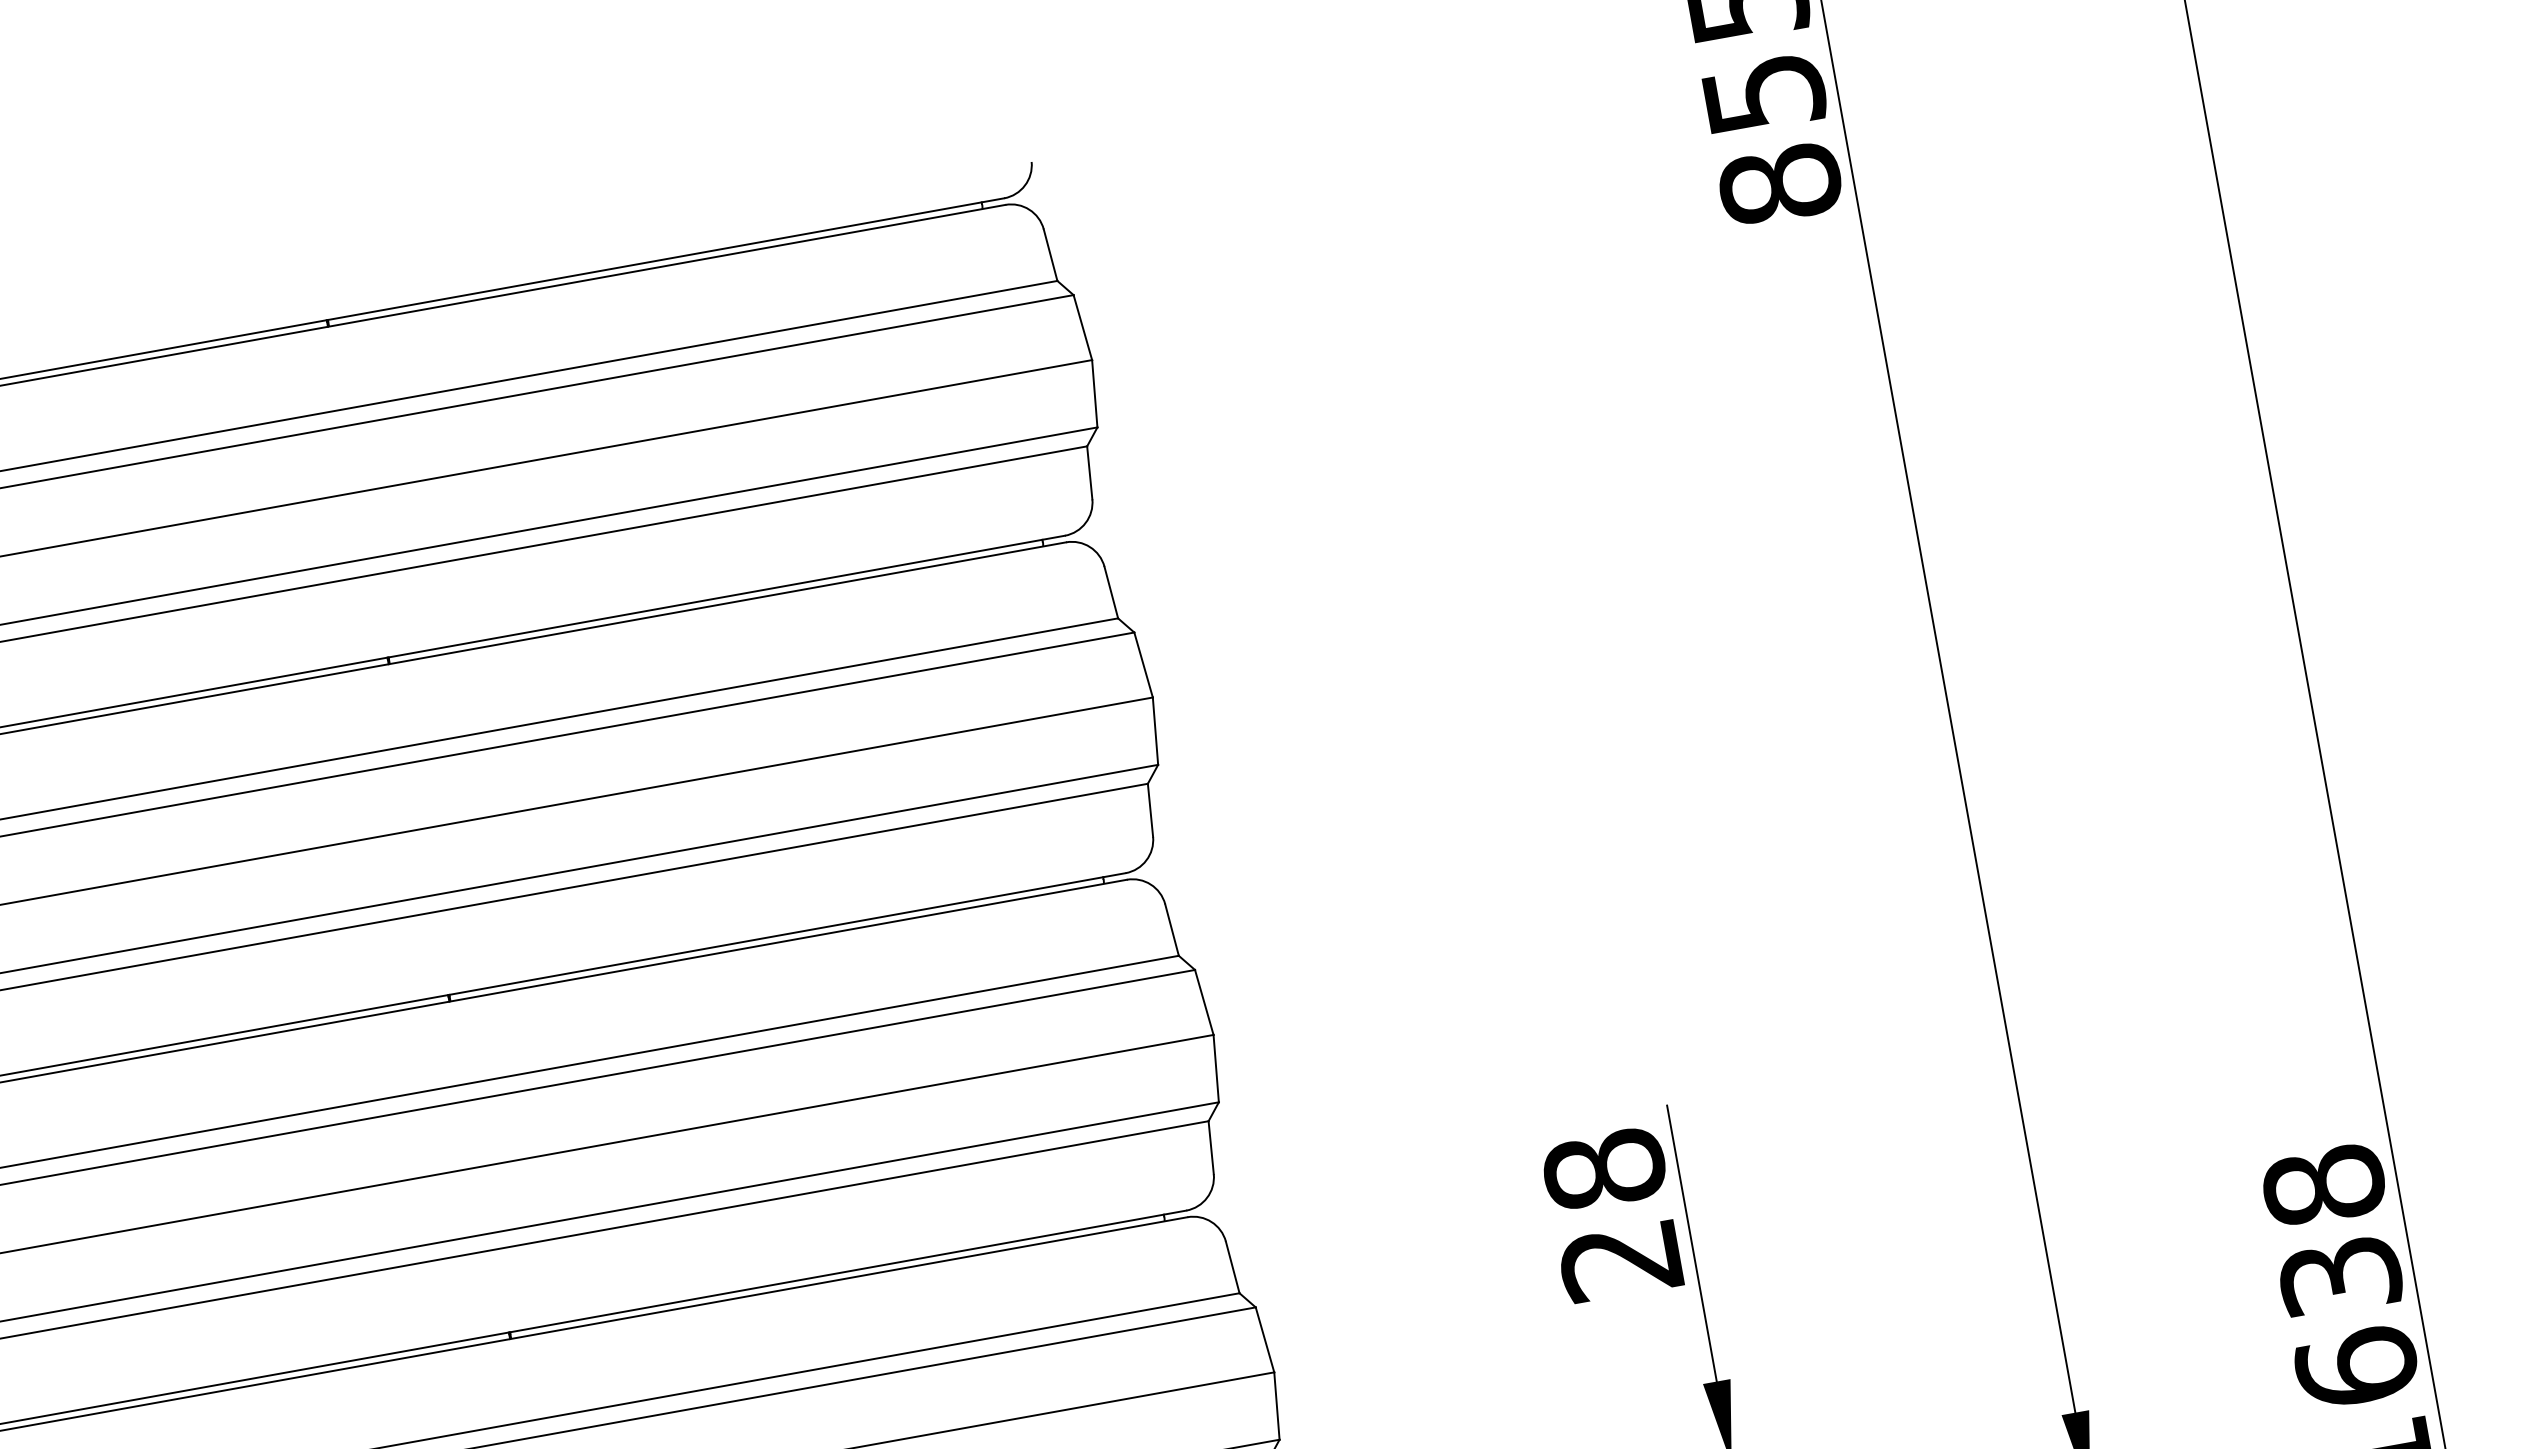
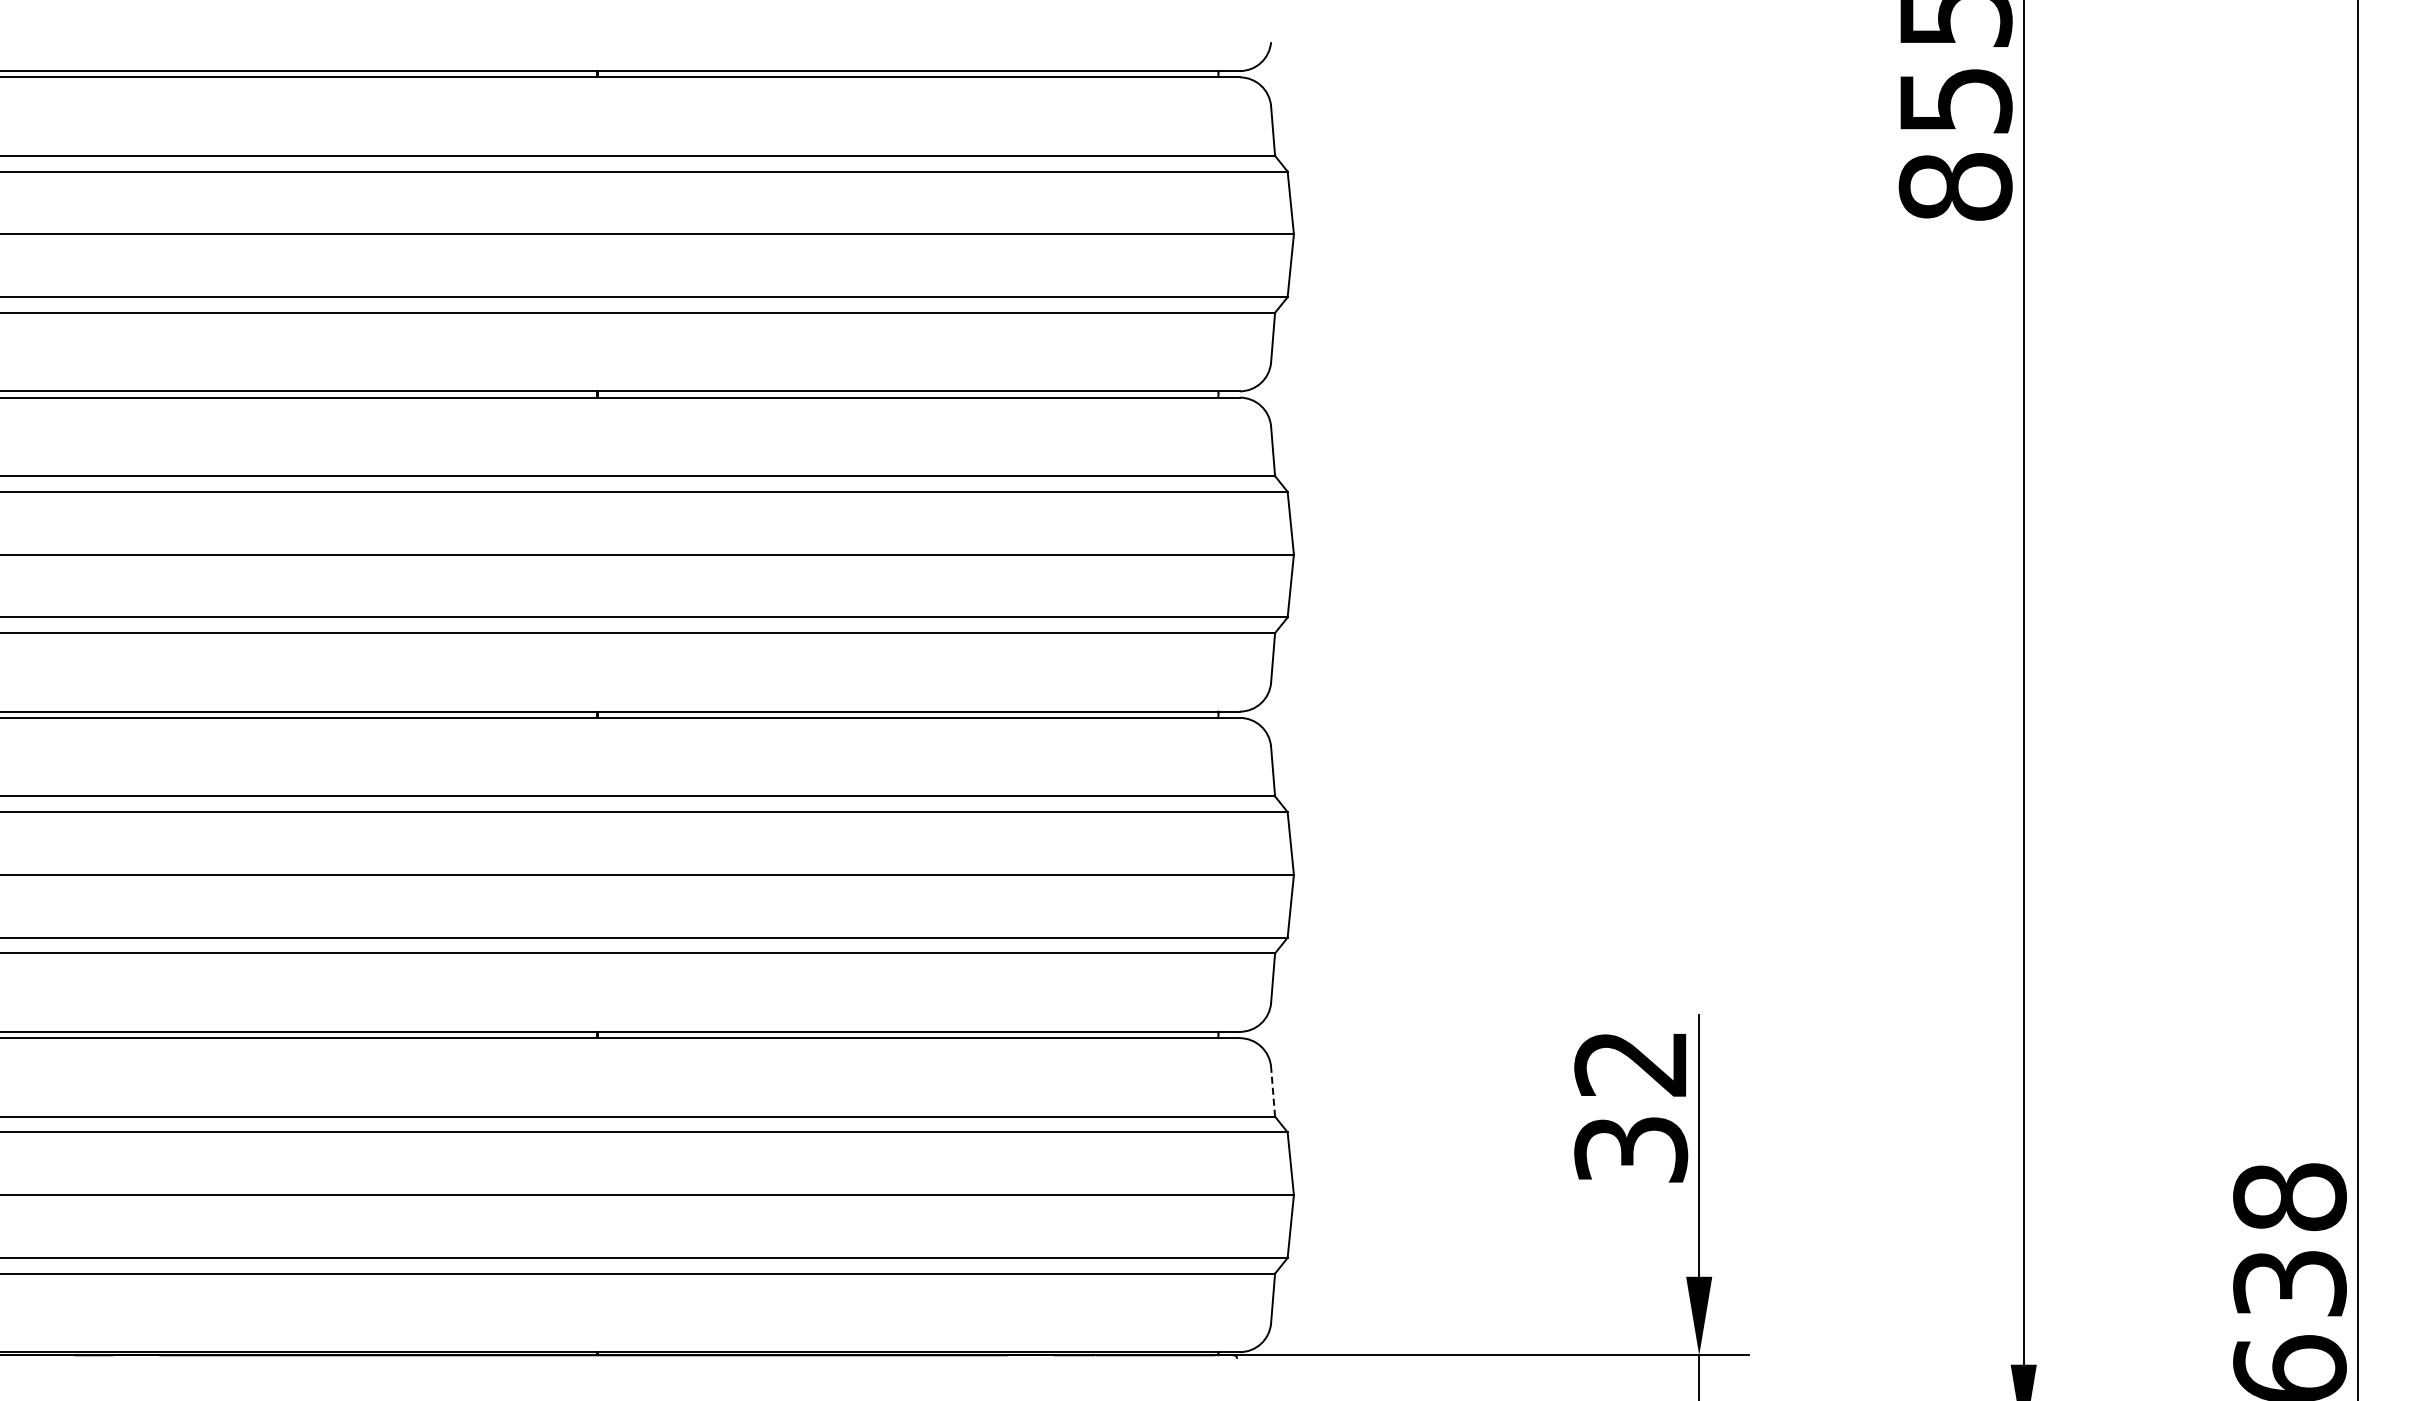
text: (1612, 1213) -> (1631, 1105), 28 -> 32
line: (1233, 1267) -> (1273, 1091), solid -> dashed

